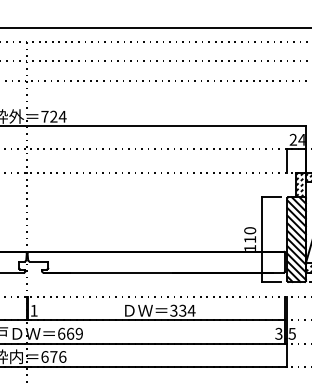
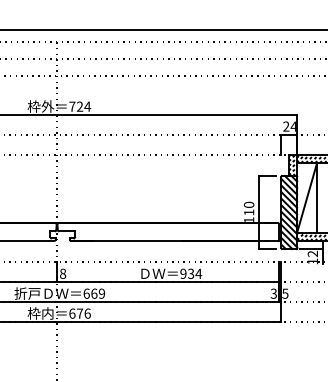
text: (34, 310) -> (63, 273), 1 -> 8
text: (173, 310) -> (183, 273), 334 -> 934

